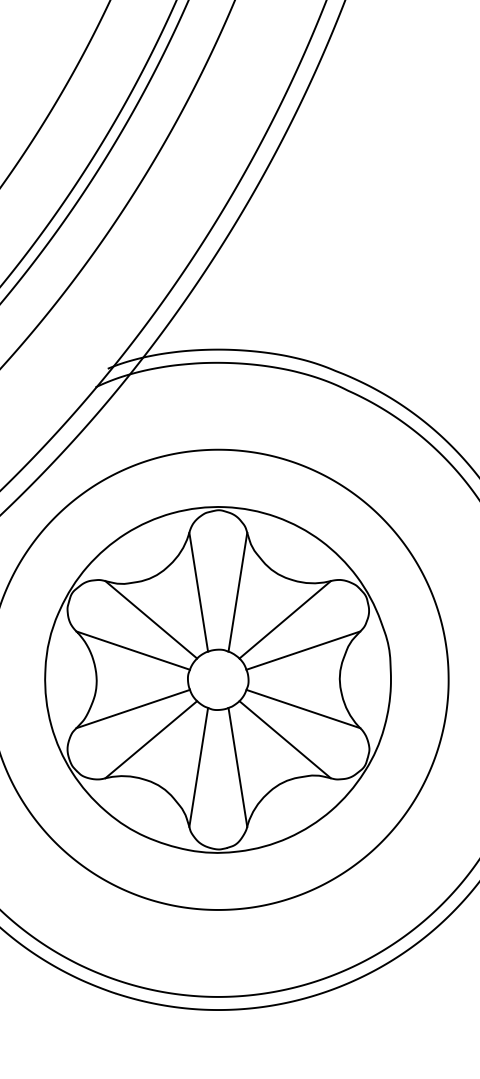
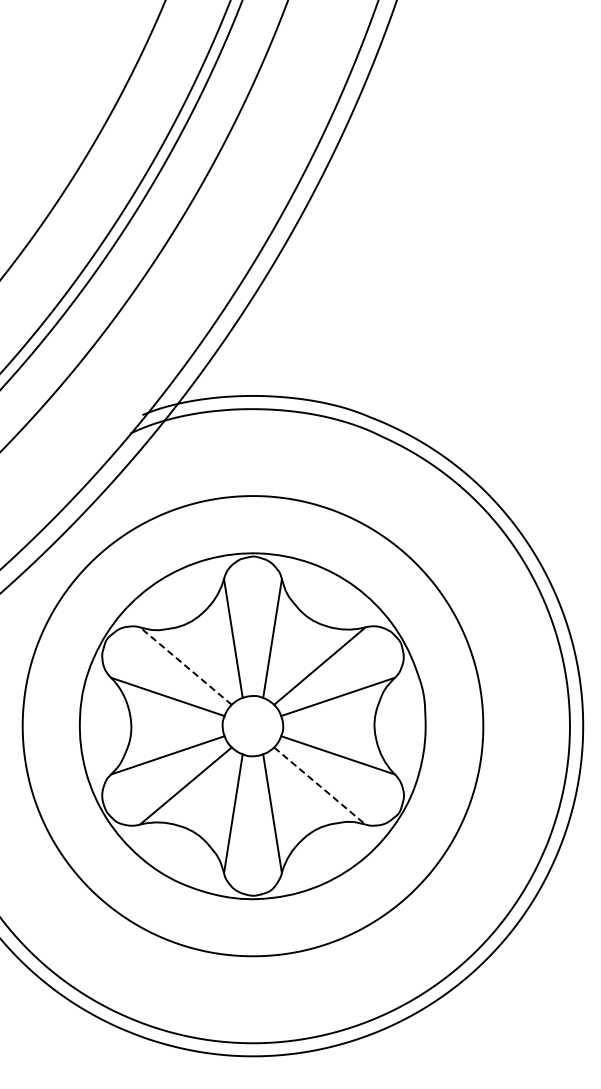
line: (150, 619) -> (185, 665), solid -> dashed
line: (284, 740) -> (319, 786), solid -> dashed

